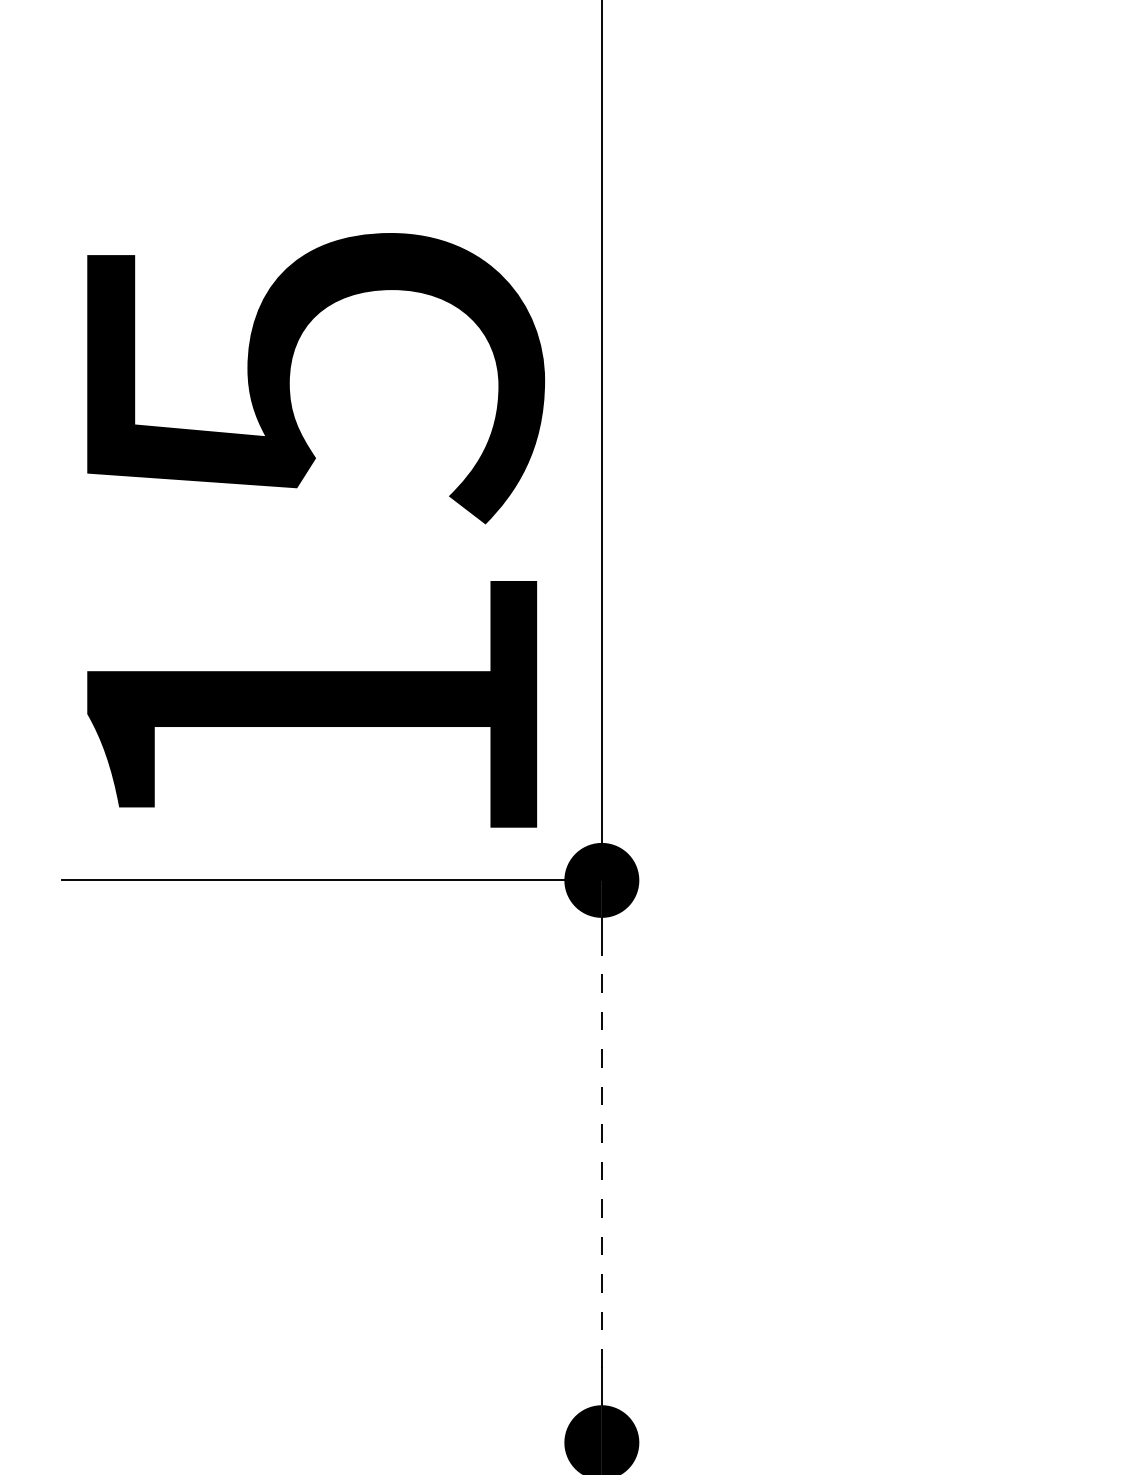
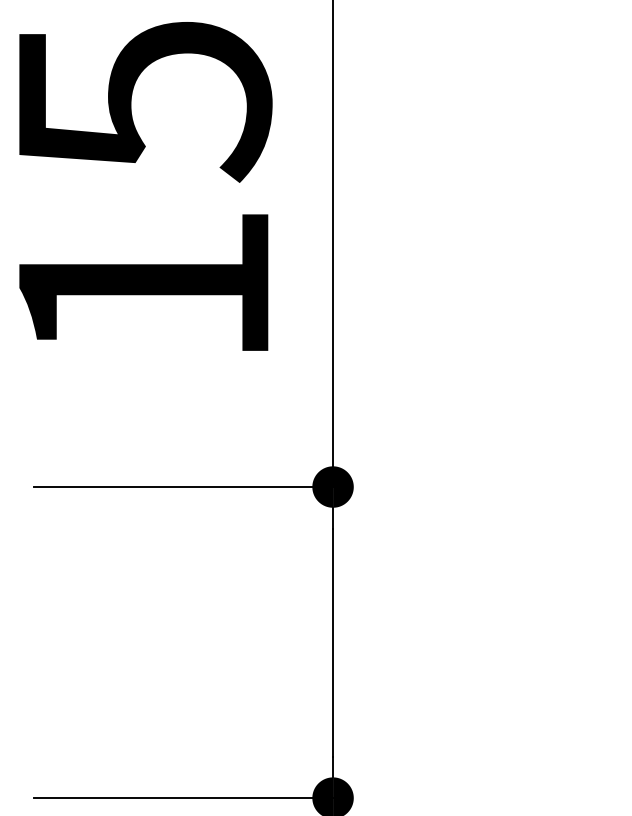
text: (315, 530) -> (145, 186), moved
line: (602, 1161) -> (333, 642), dashed -> solid
line: (331, 1443) -> (183, 798), added

